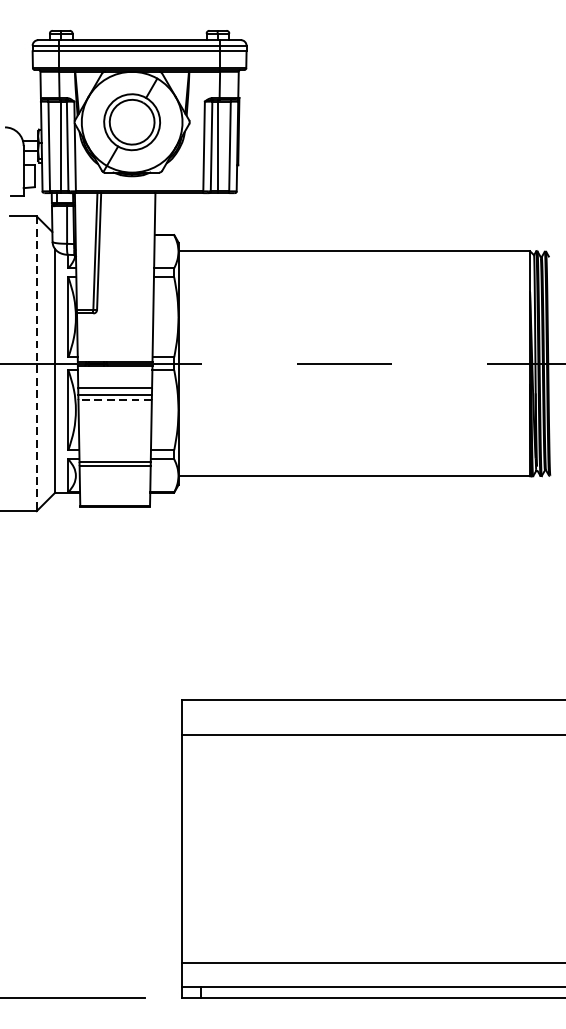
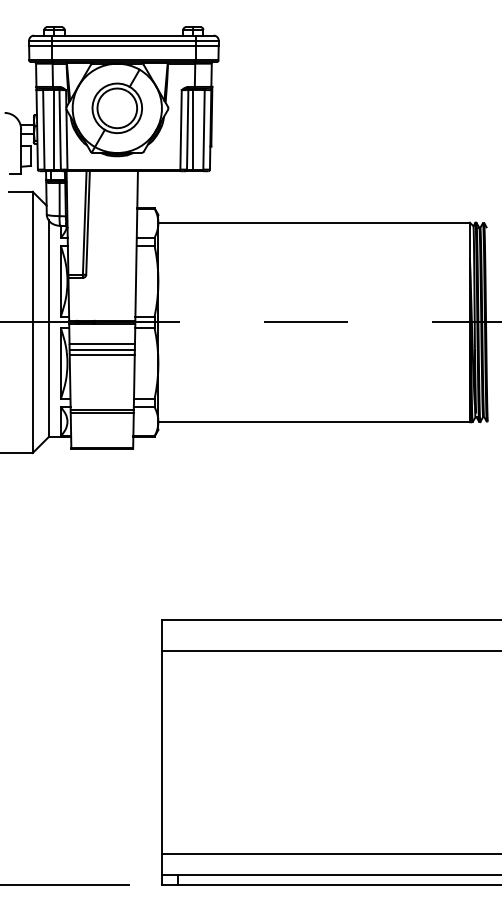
line: (36, 363) -> (32, 322), dashed -> solid
line: (115, 399) -> (102, 354), dashed -> solid

